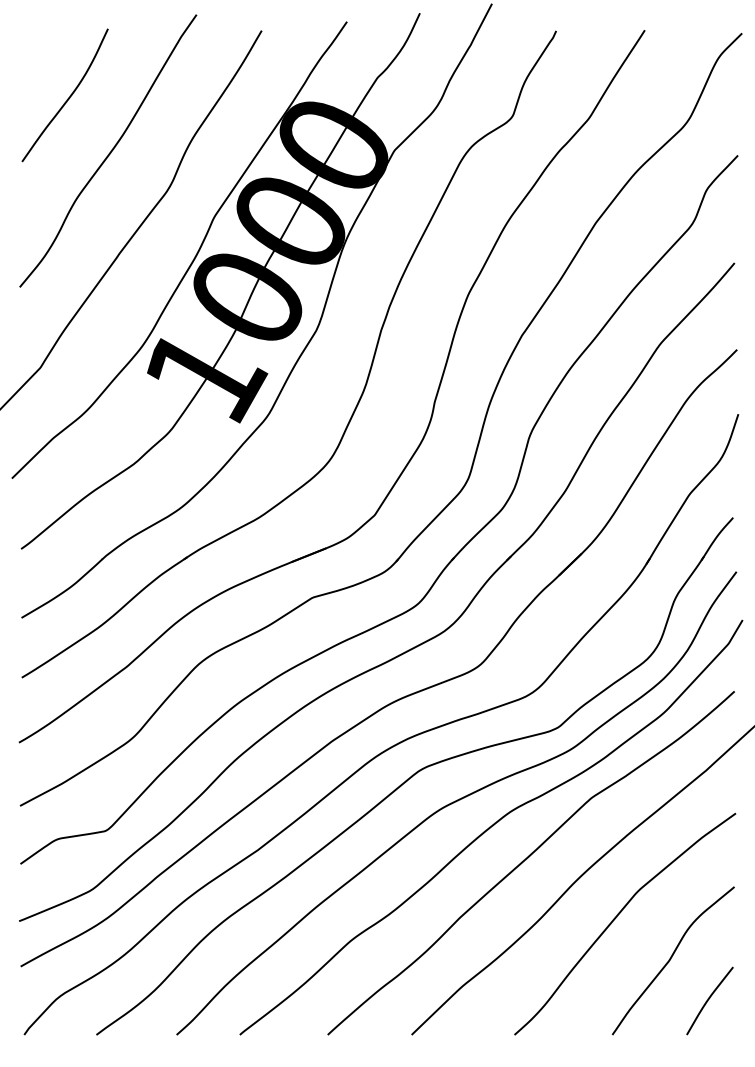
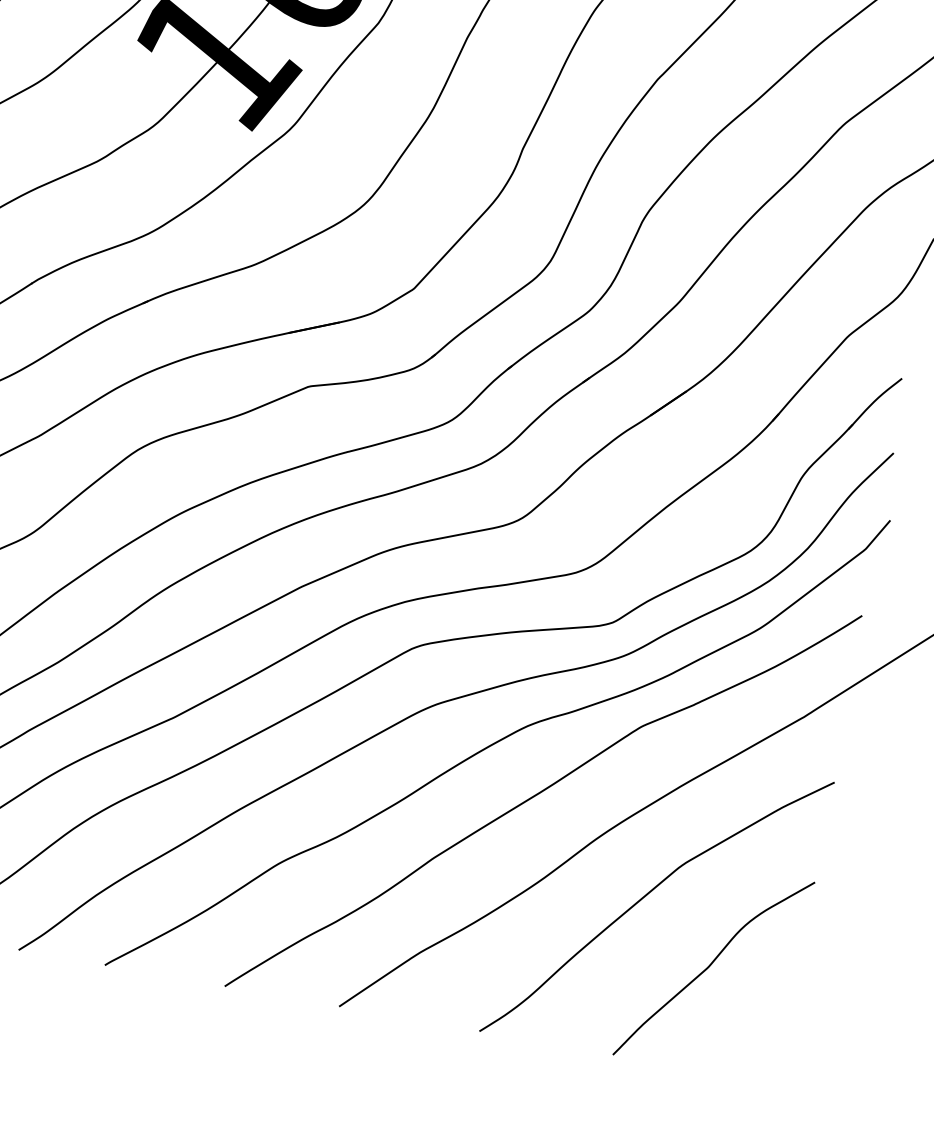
curve: (709, 999) -> (753, 1029), removed

